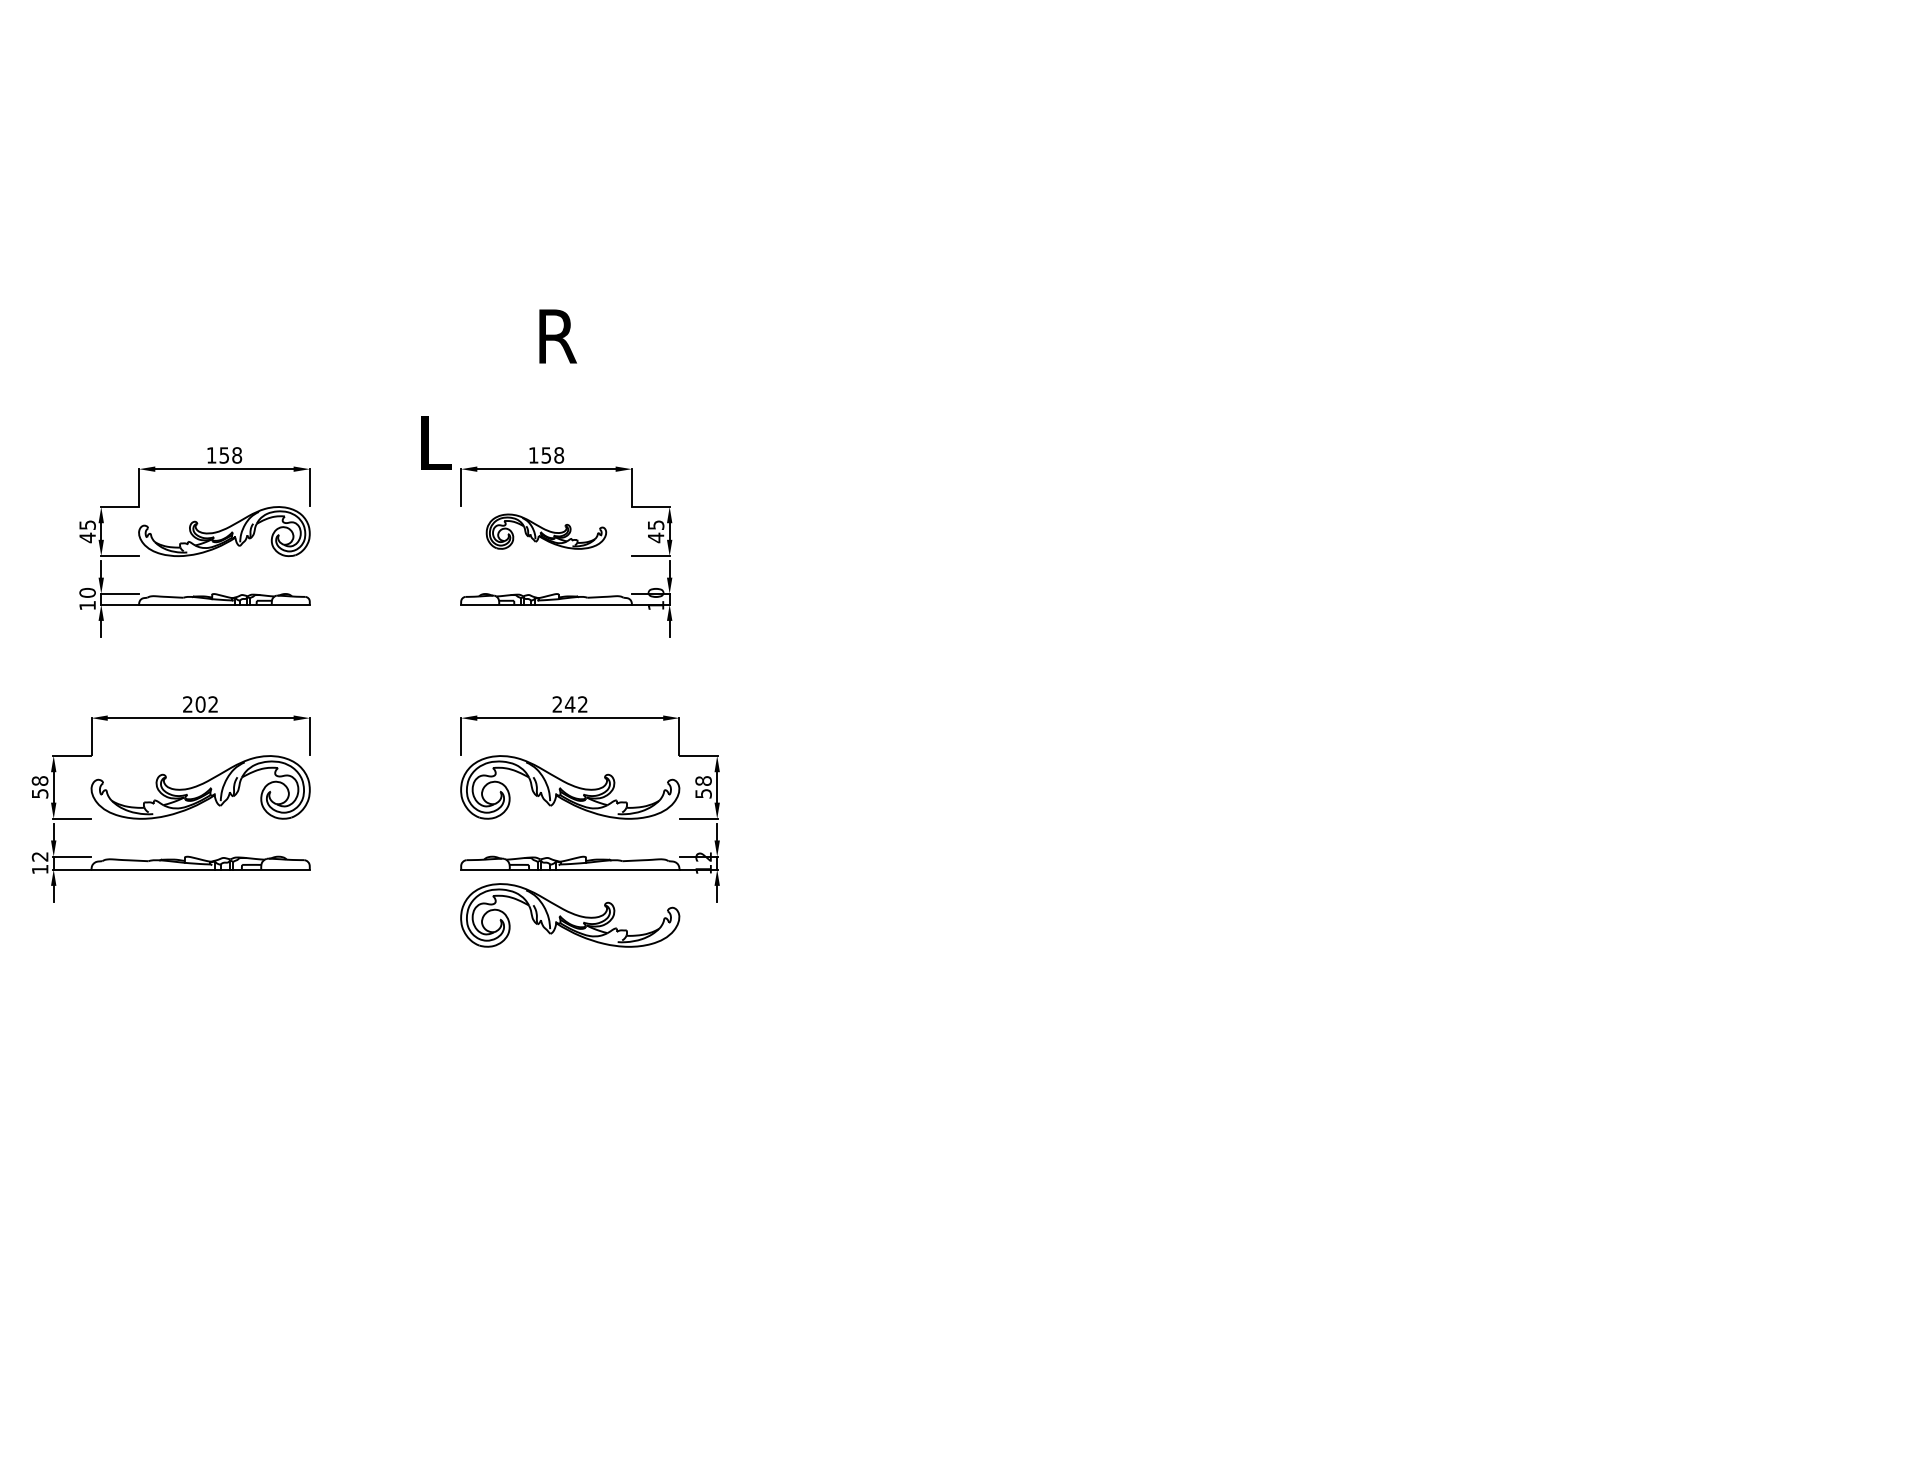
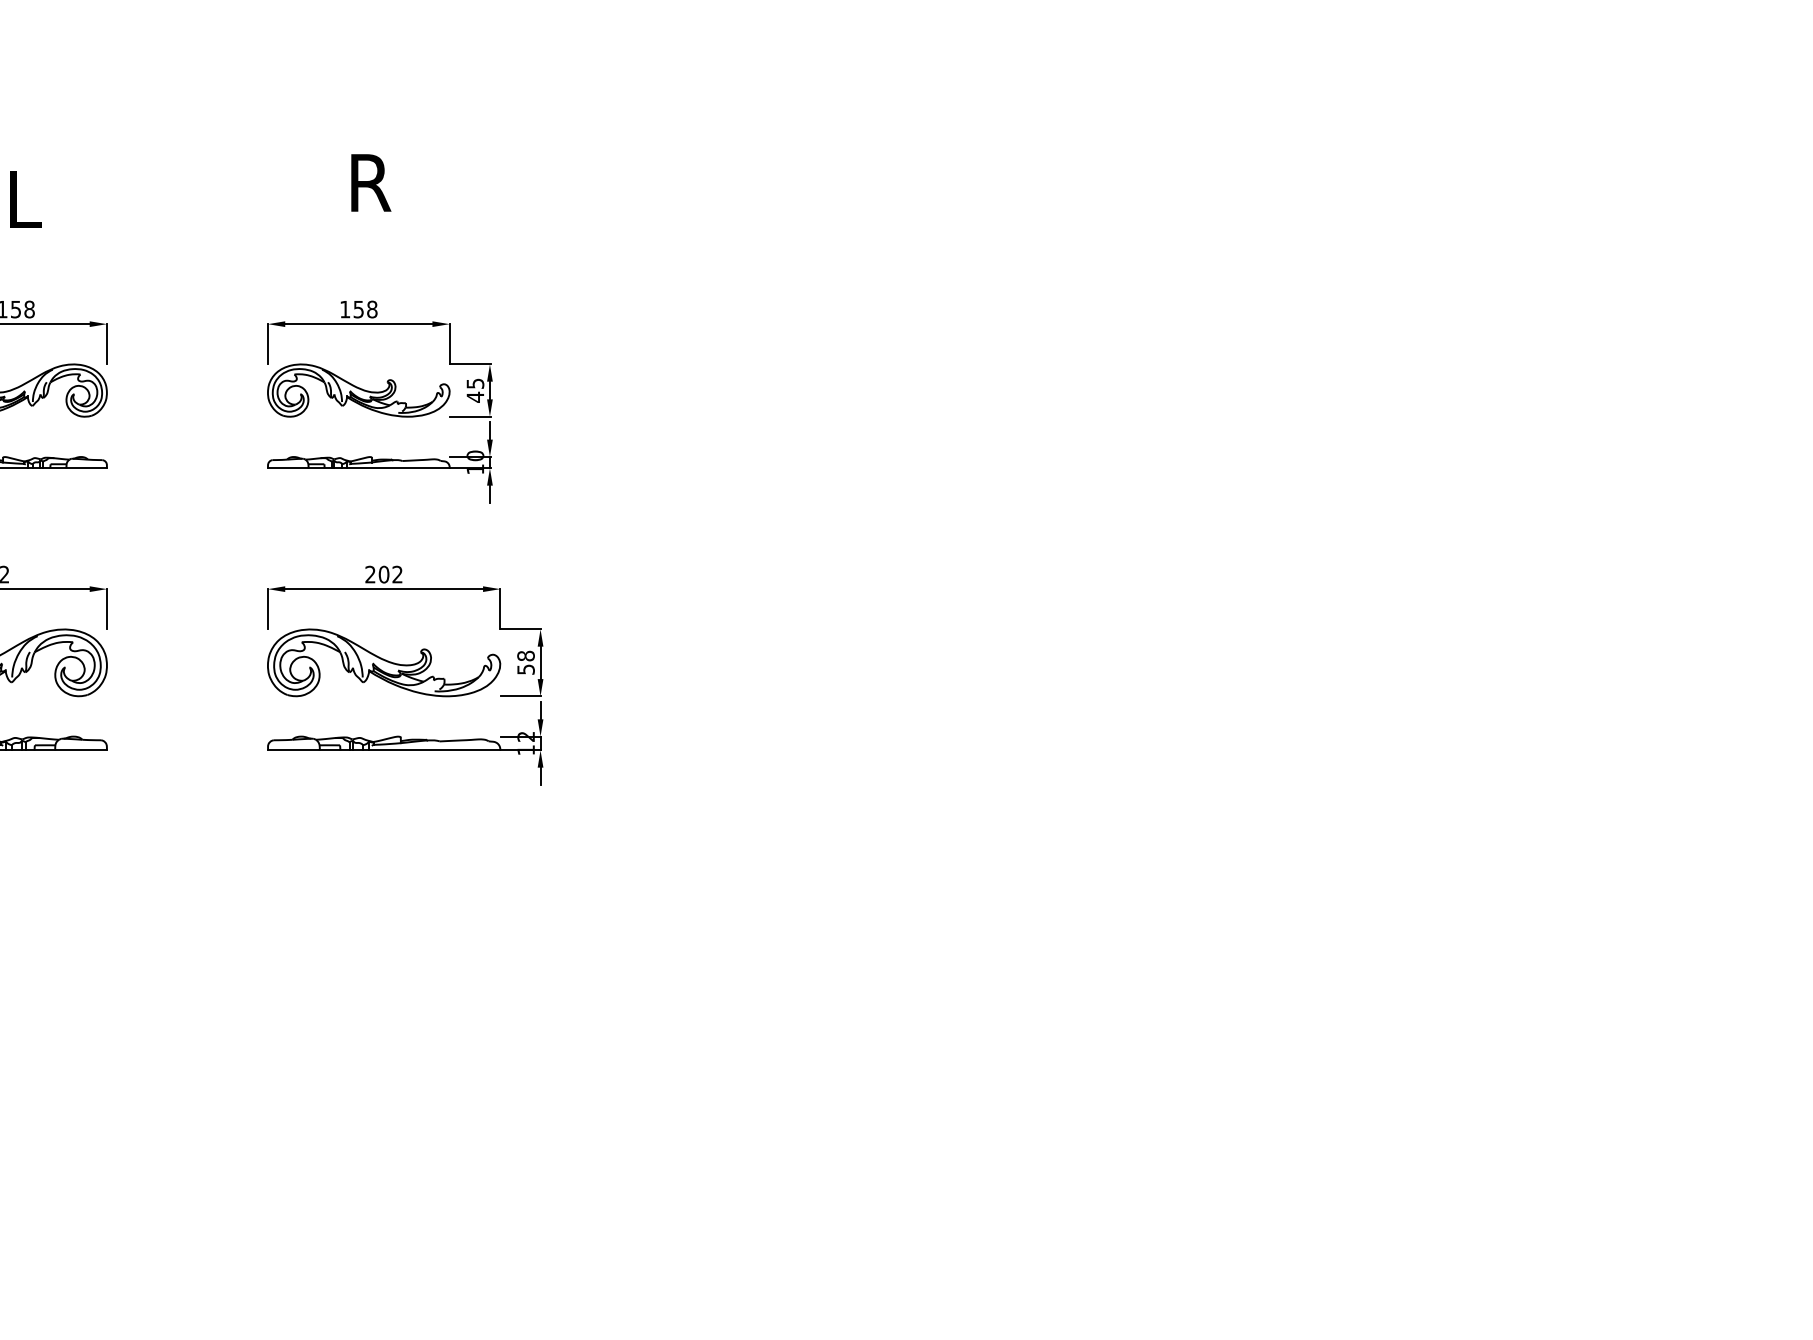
text: (436, 442) -> (25, 198), moved
part: (546, 531) -> (358, 390), size x1.43
text: (569, 704) -> (383, 574), 242 -> 202
part: (570, 915) -> (384, 799), removed

